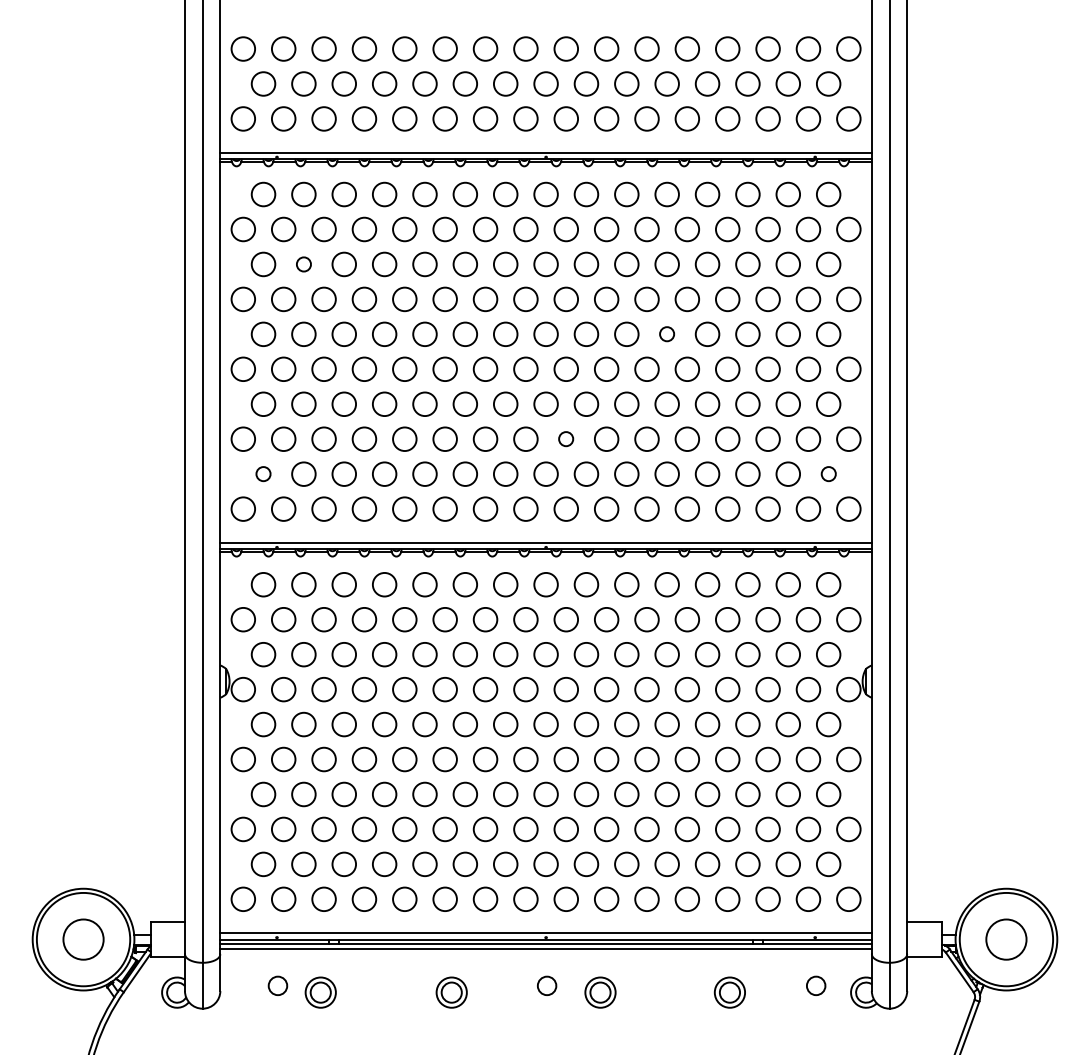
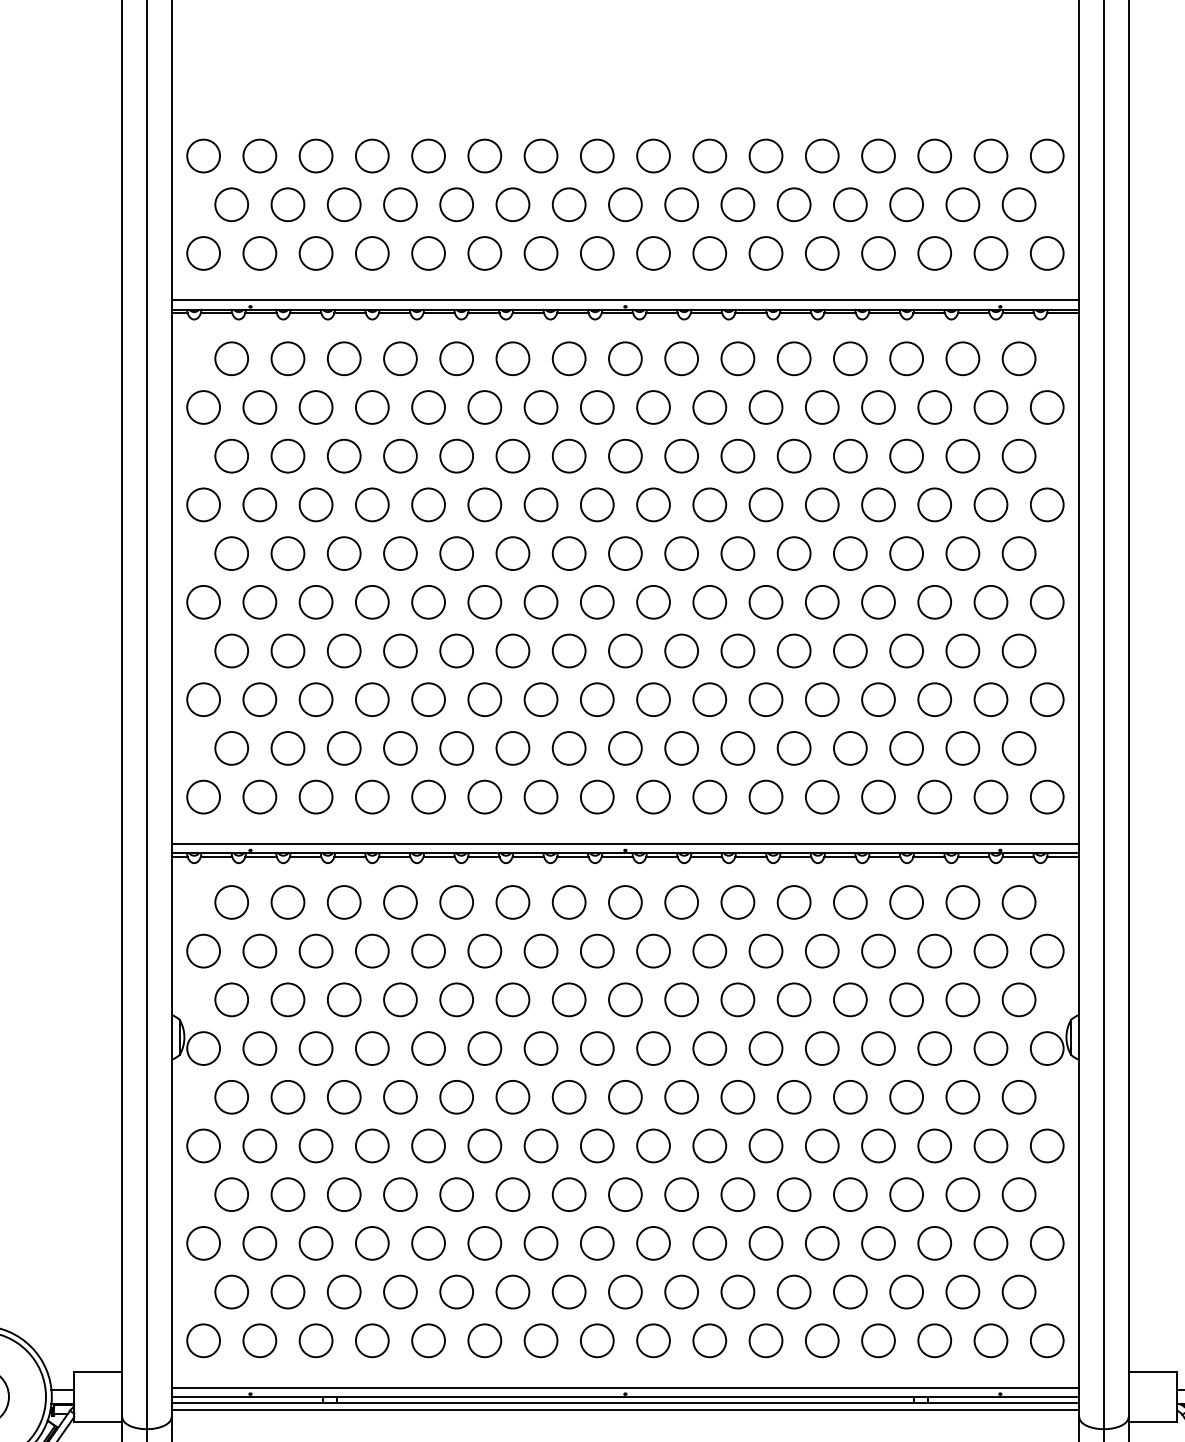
circle: (303, 264) -> (287, 456), size x1.67
circle: (666, 333) -> (793, 552), size x1.67
circle: (565, 438) -> (652, 698), size x1.67
circle: (263, 473) -> (231, 747), size x1.67
circle: (828, 473) -> (1018, 747), size x1.67

